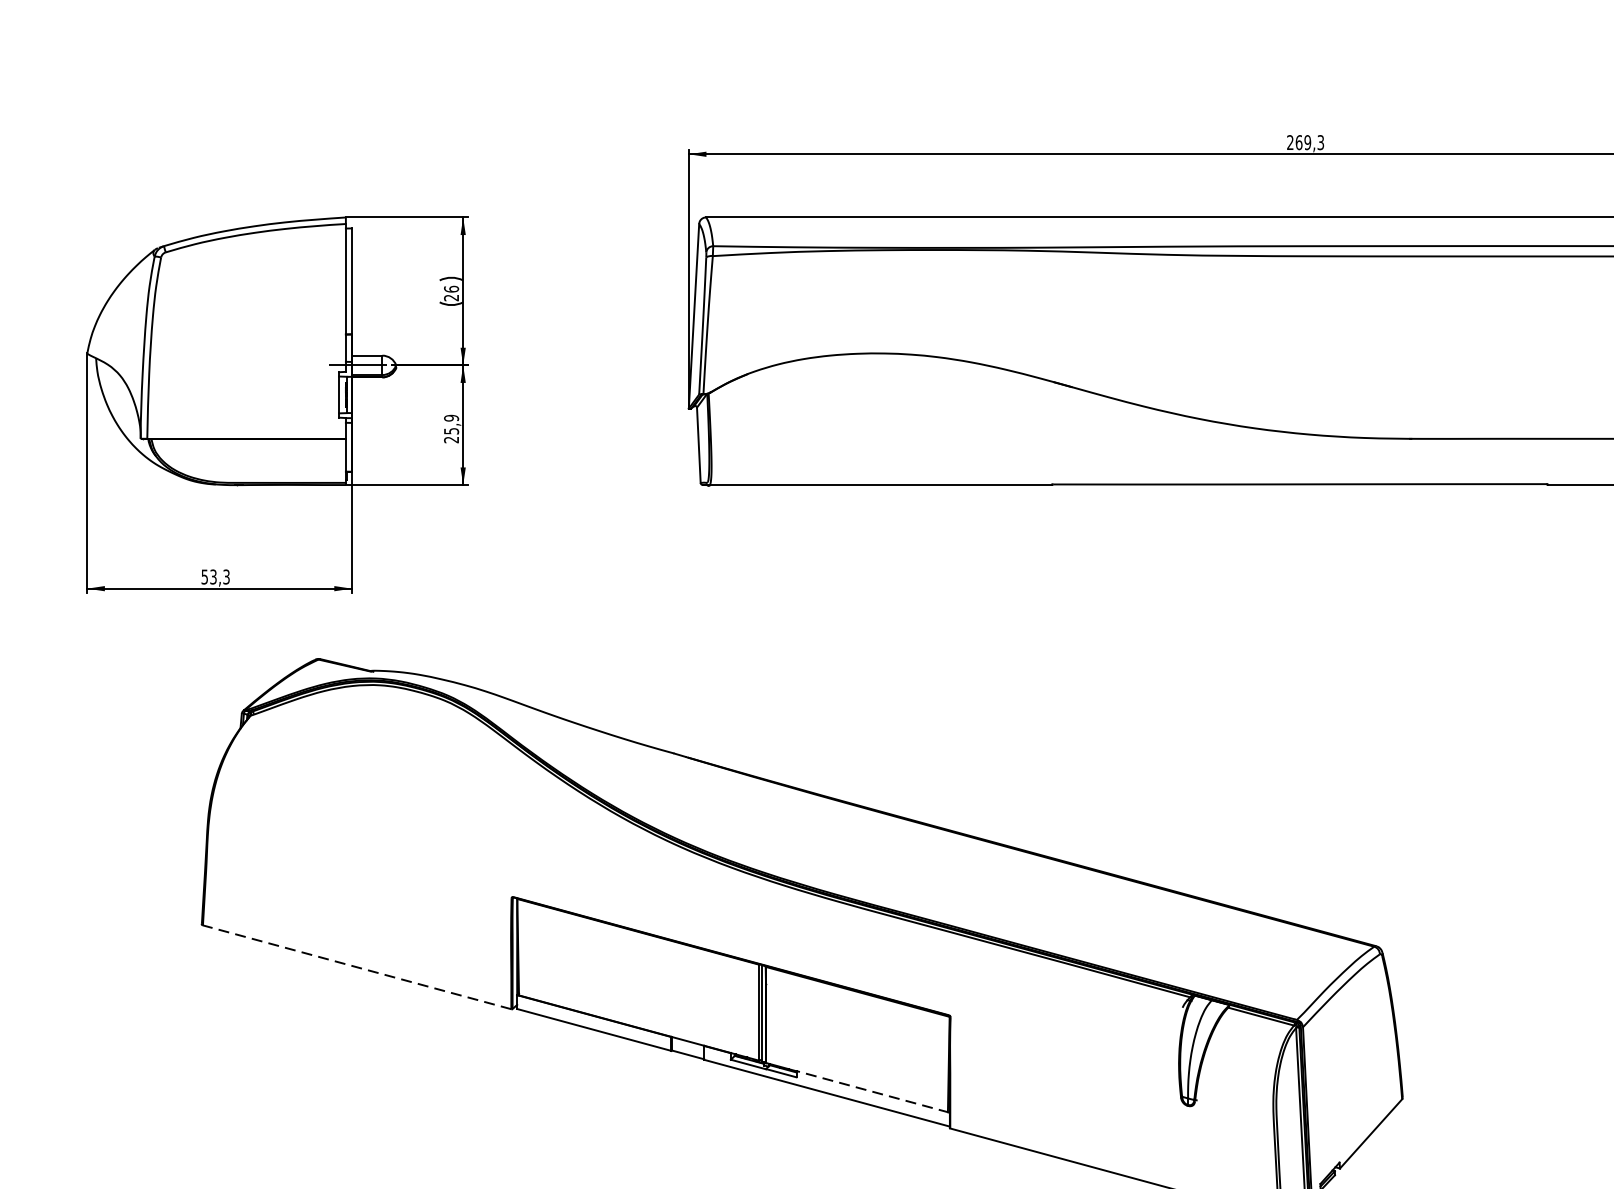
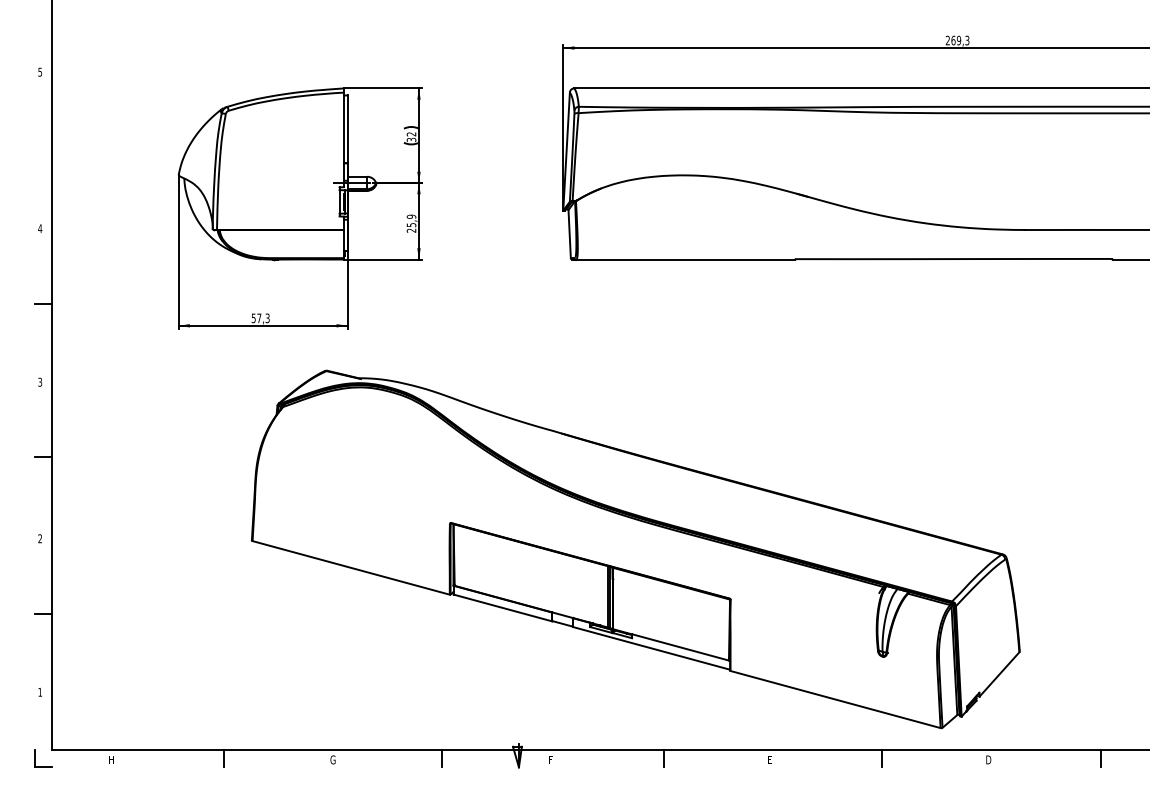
text: (451, 292) -> (411, 136), 26 -> 32
text: (213, 577) -> (259, 318), 53,3 -> 57,3
line: (356, 966) -> (350, 567), dashed -> solid
line: (872, 1091) -> (680, 647), dashed -> solid

